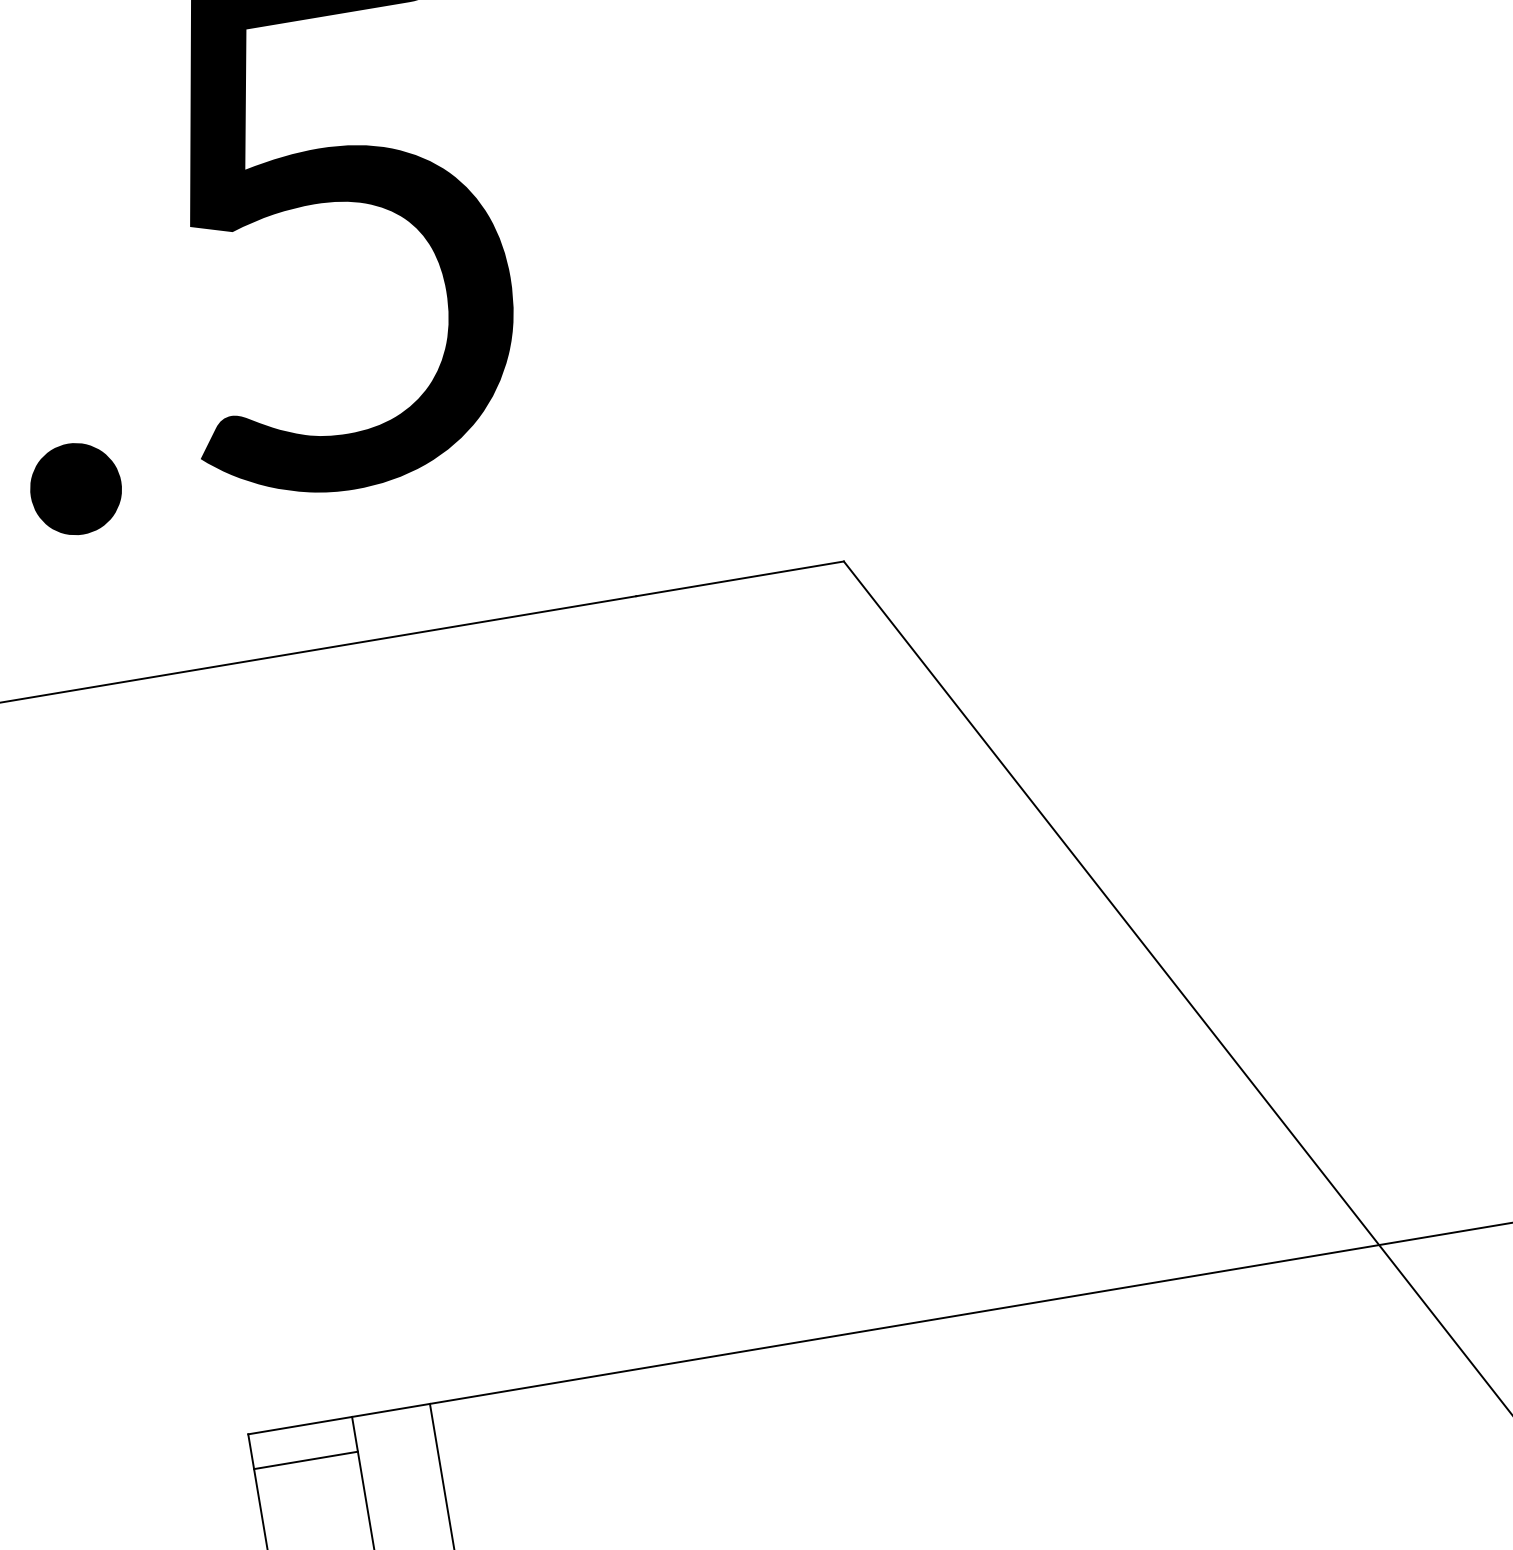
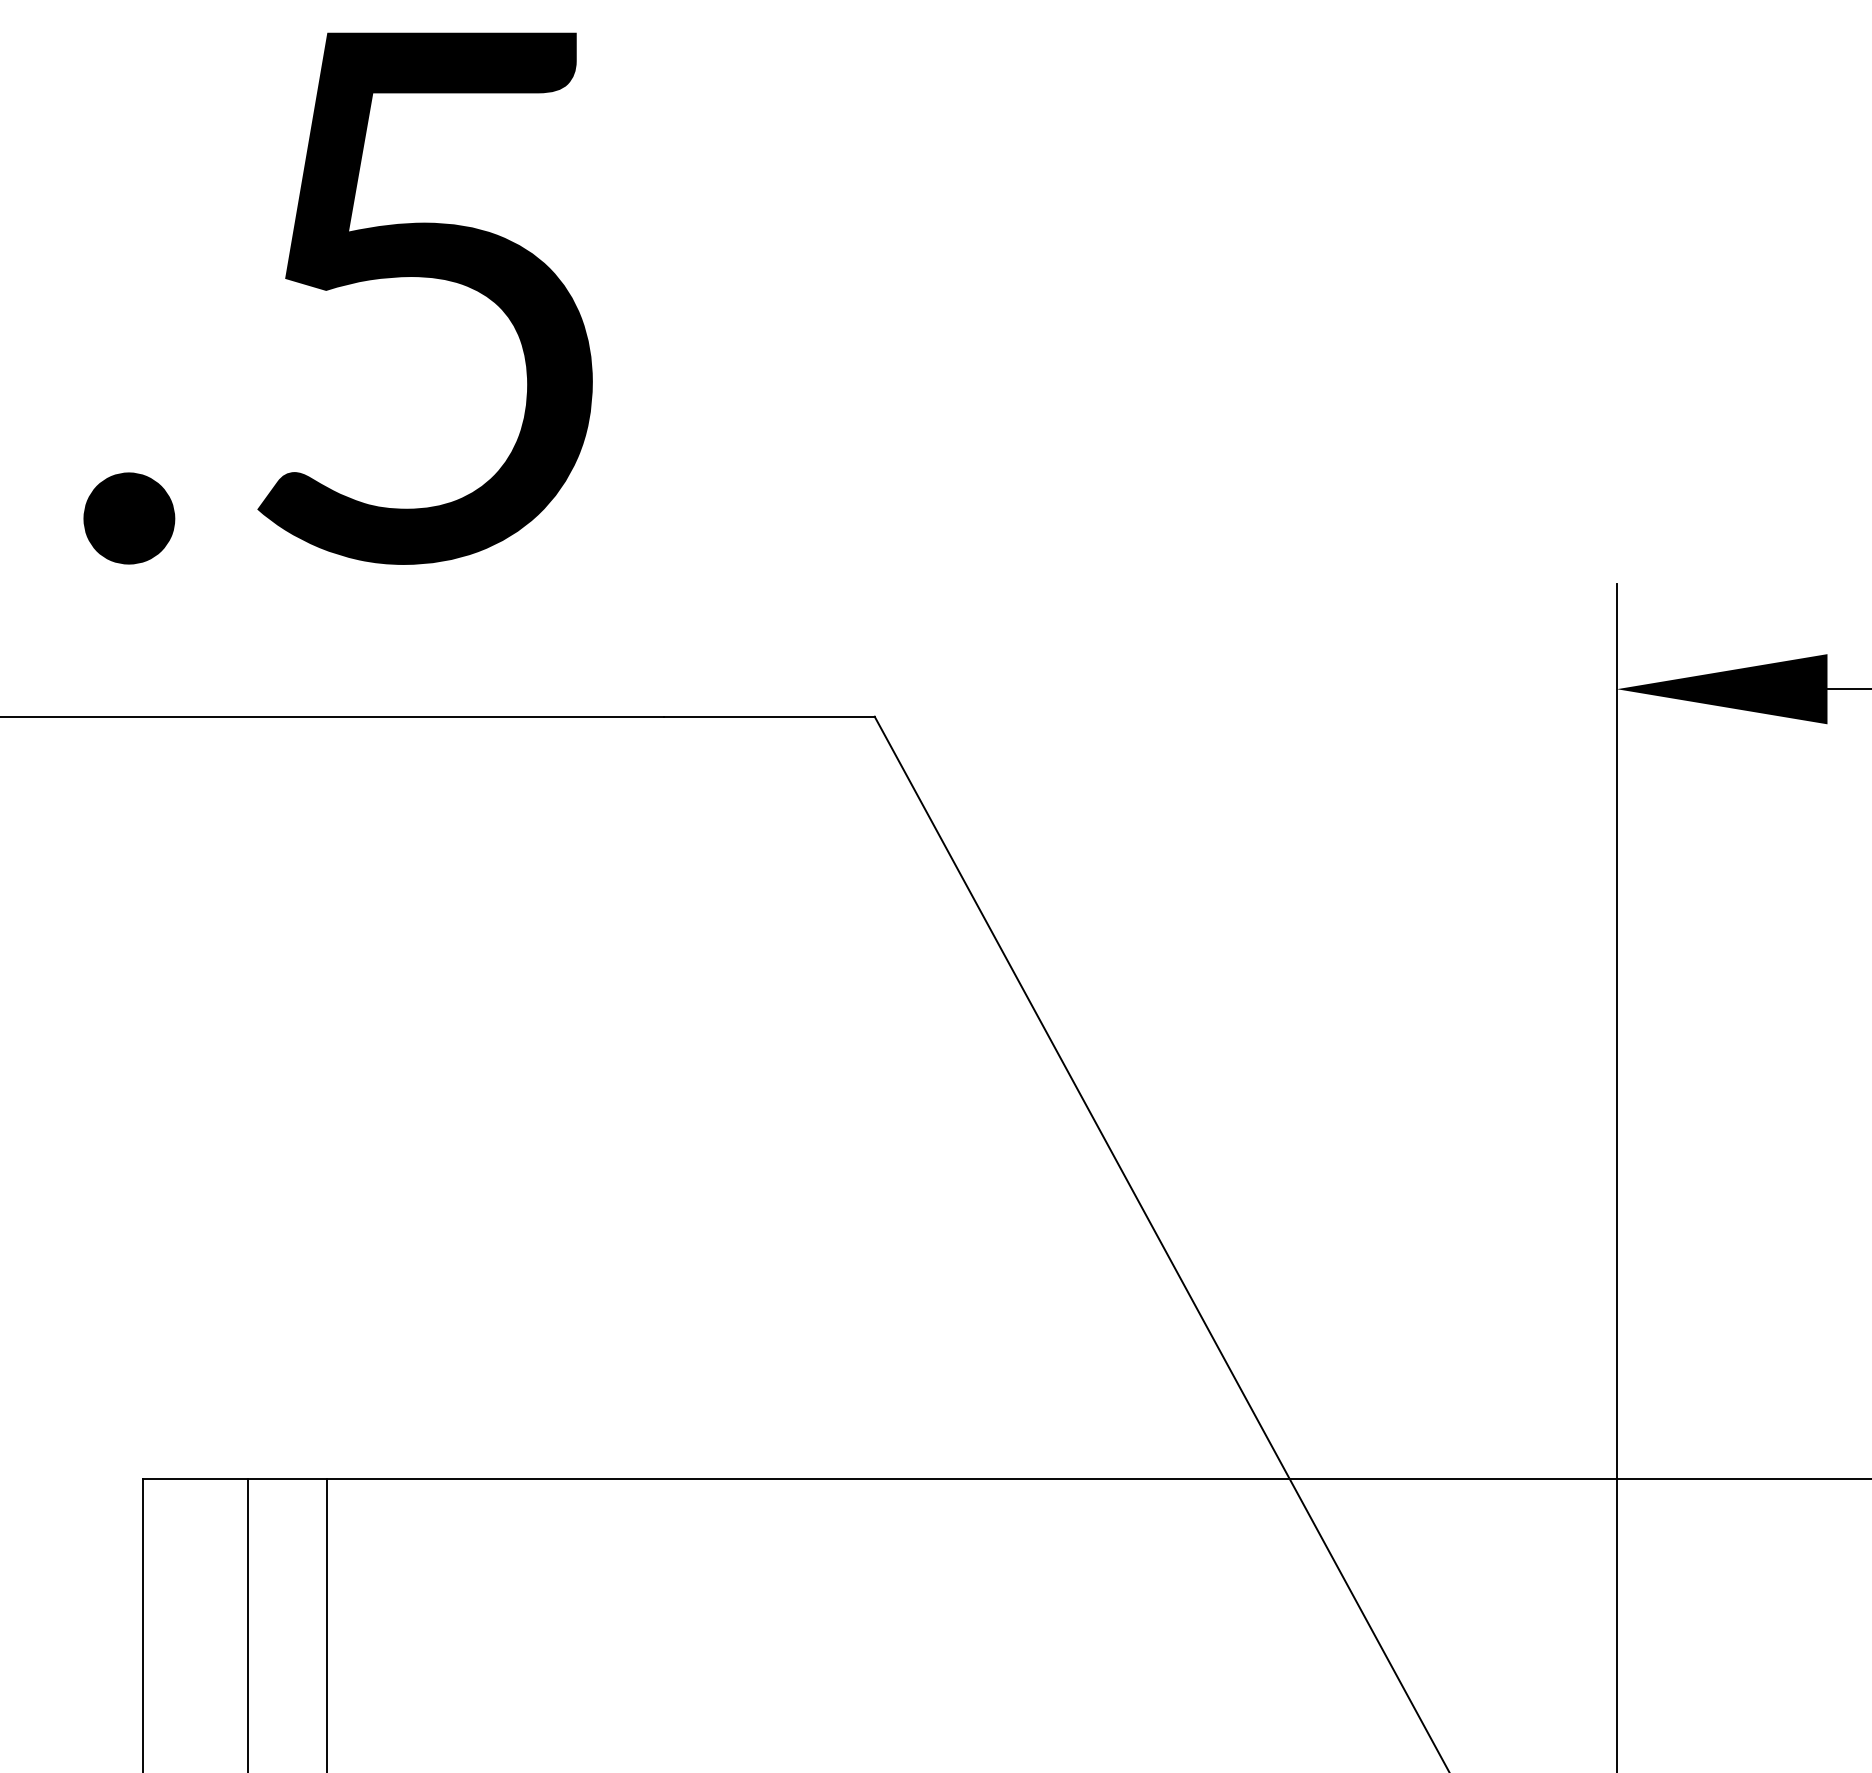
line: (305, 1460) -> (195, 1514), removed

